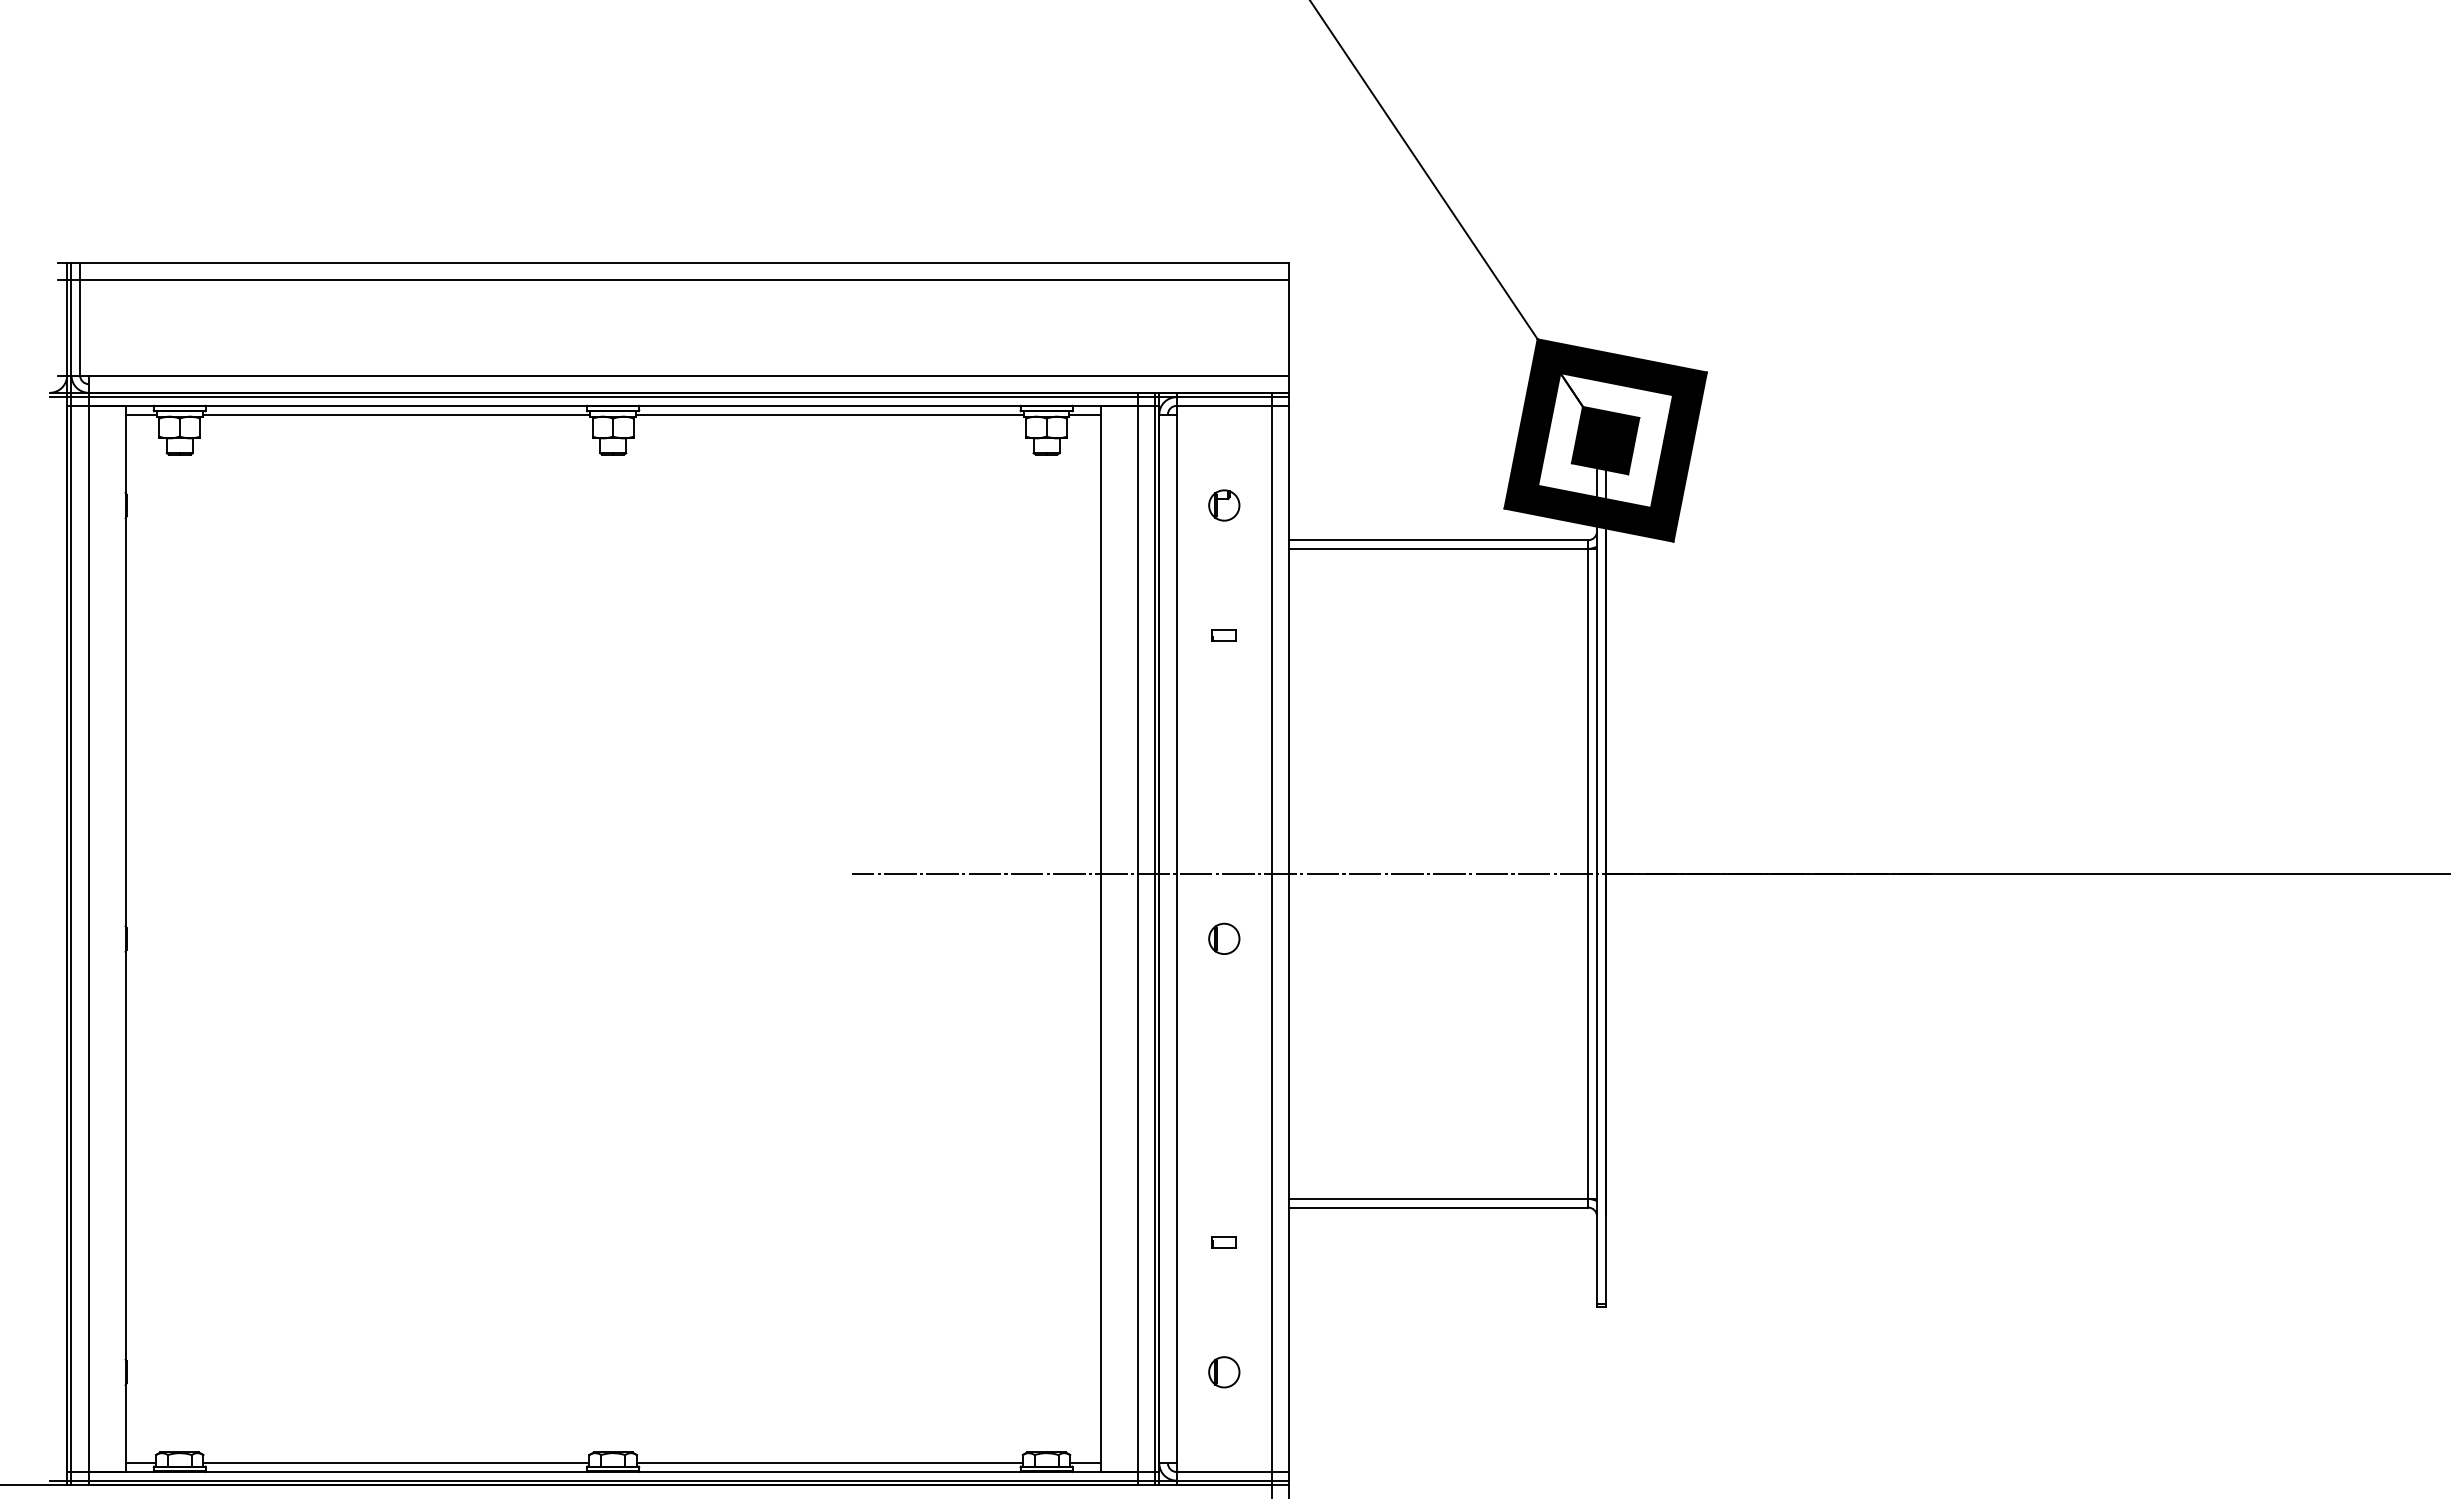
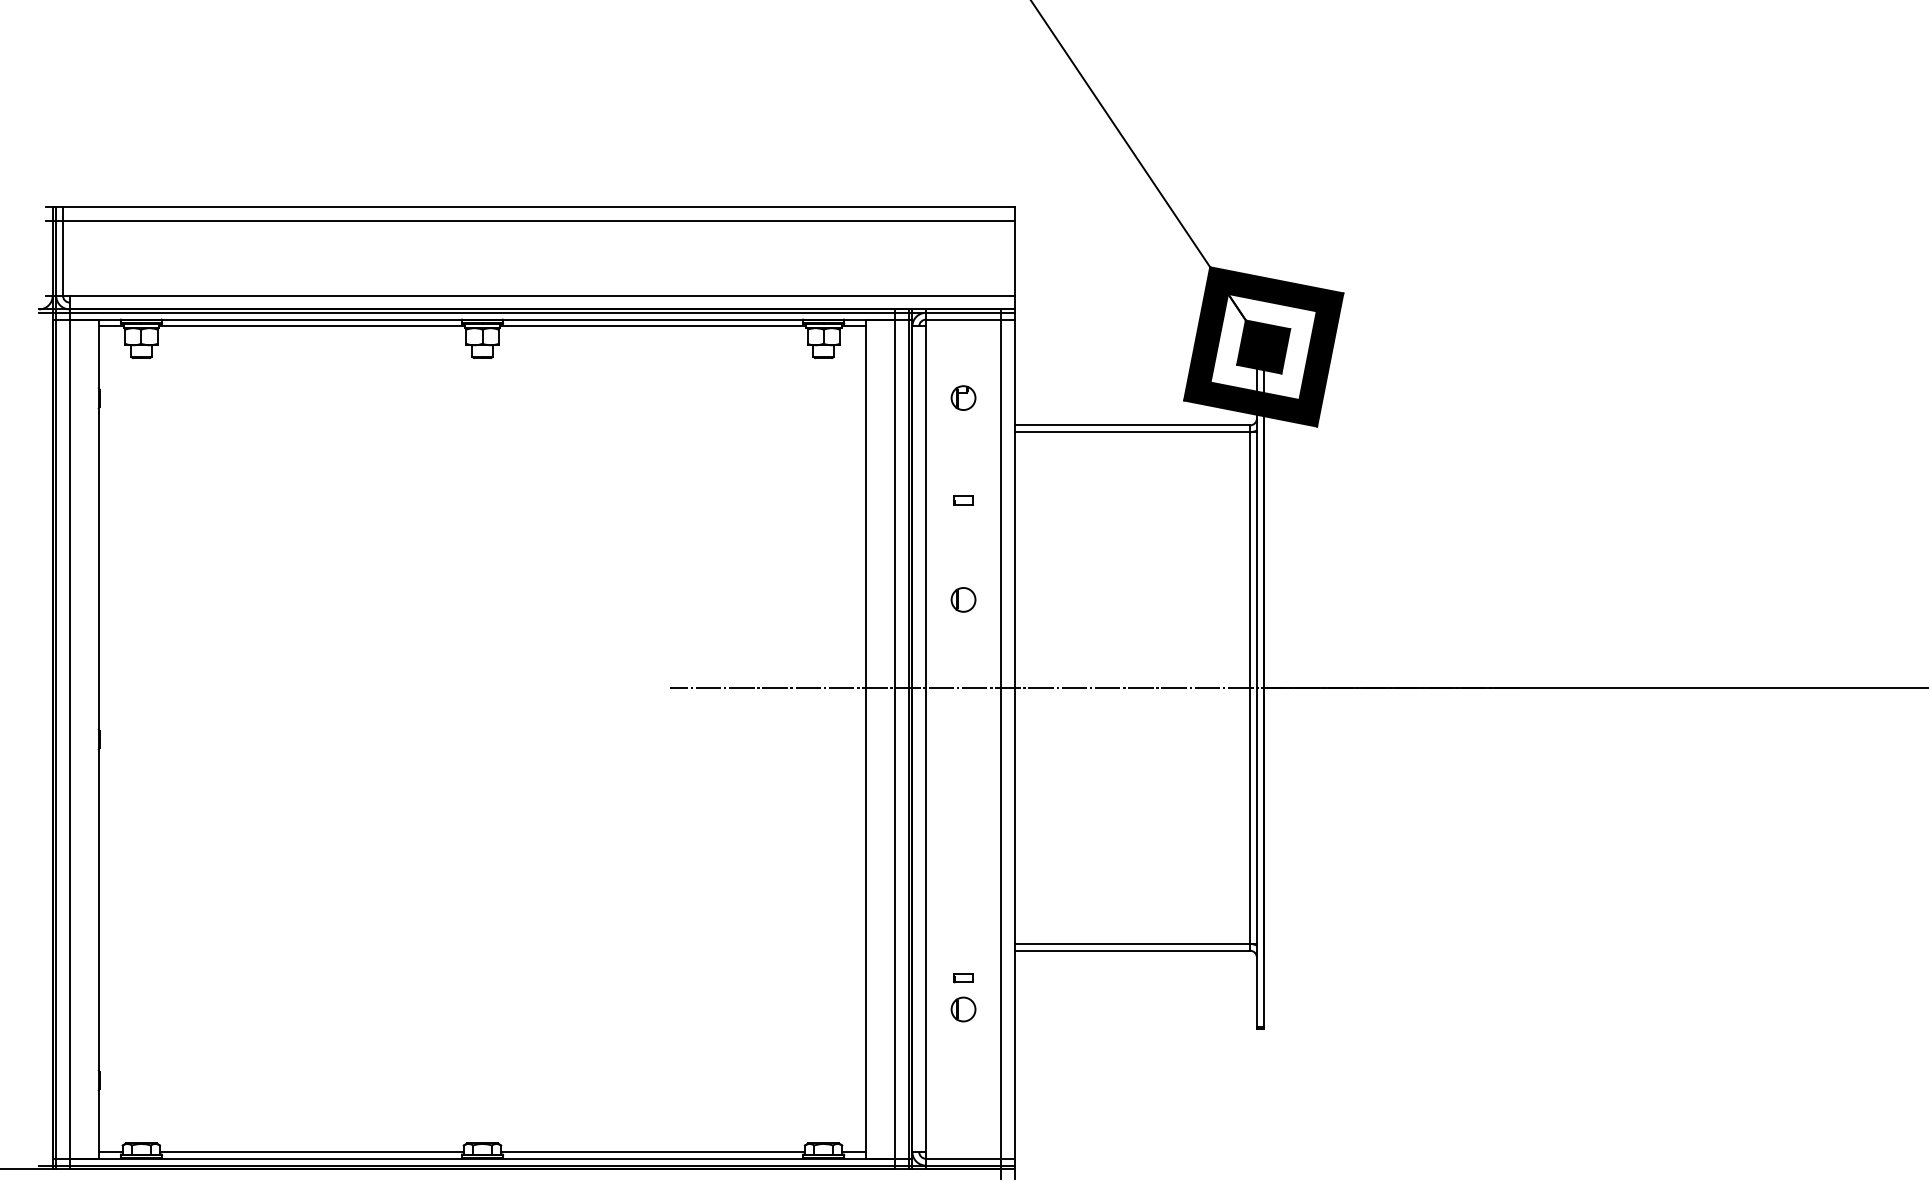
part: (1224, 938) -> (963, 599), moved
part: (1224, 1372) -> (963, 1009), moved

